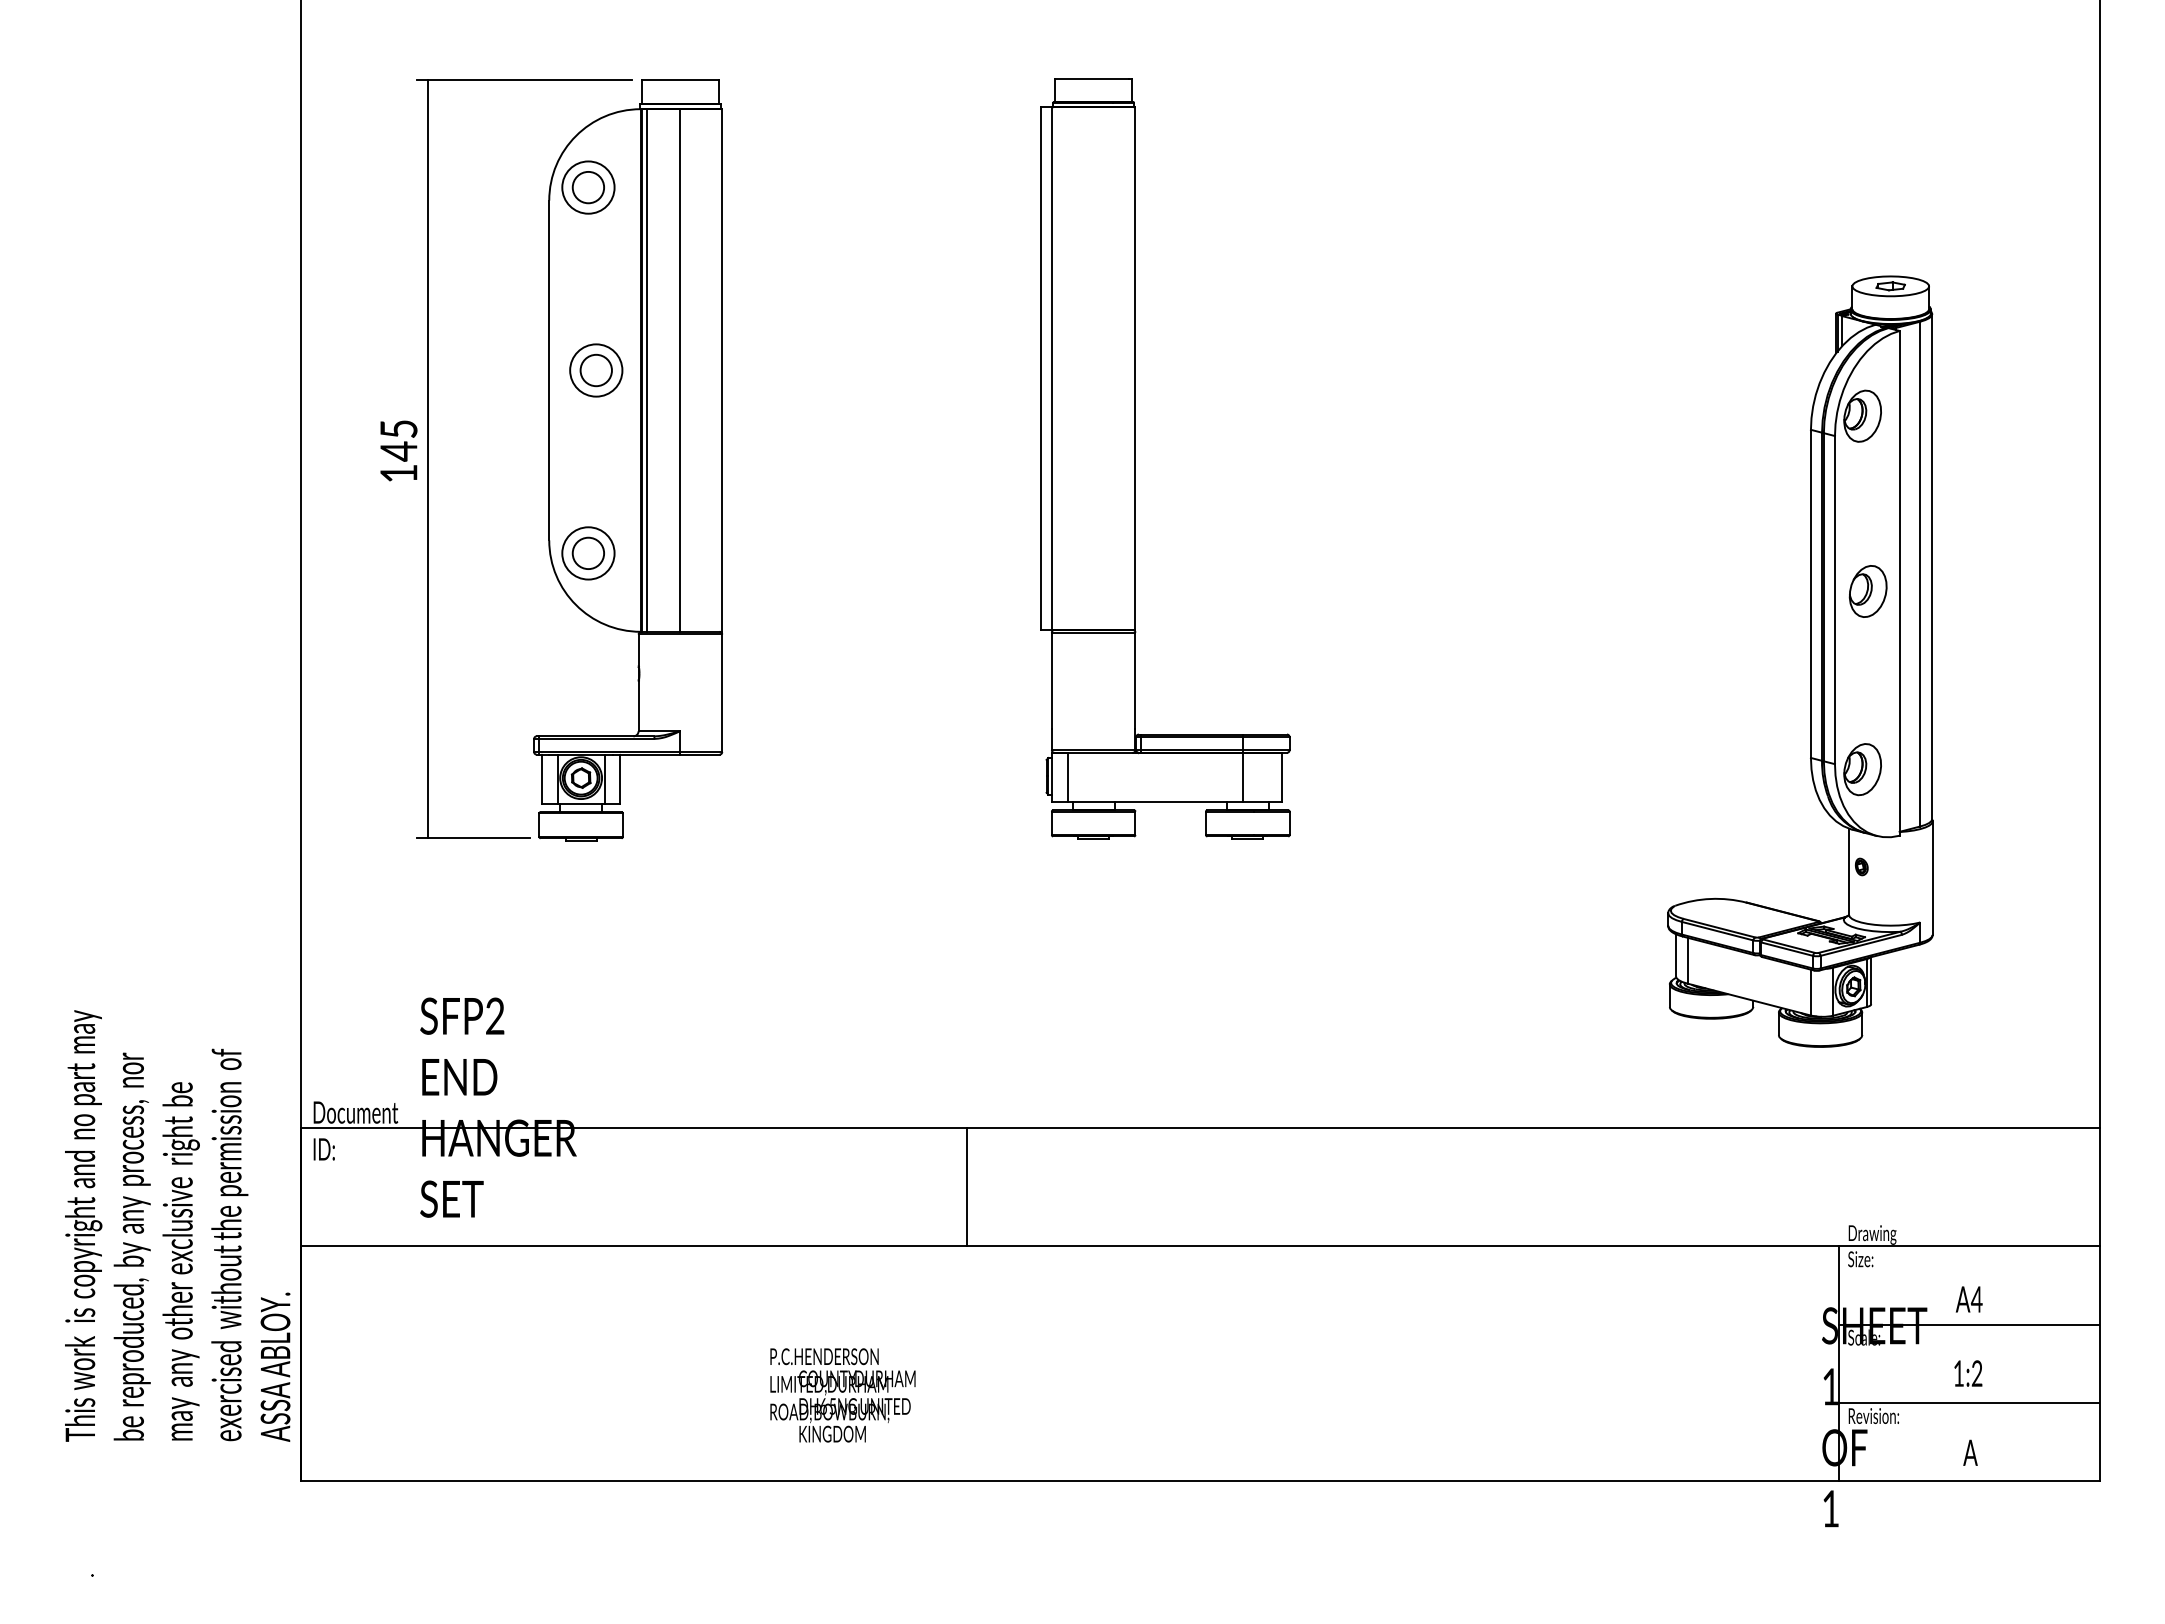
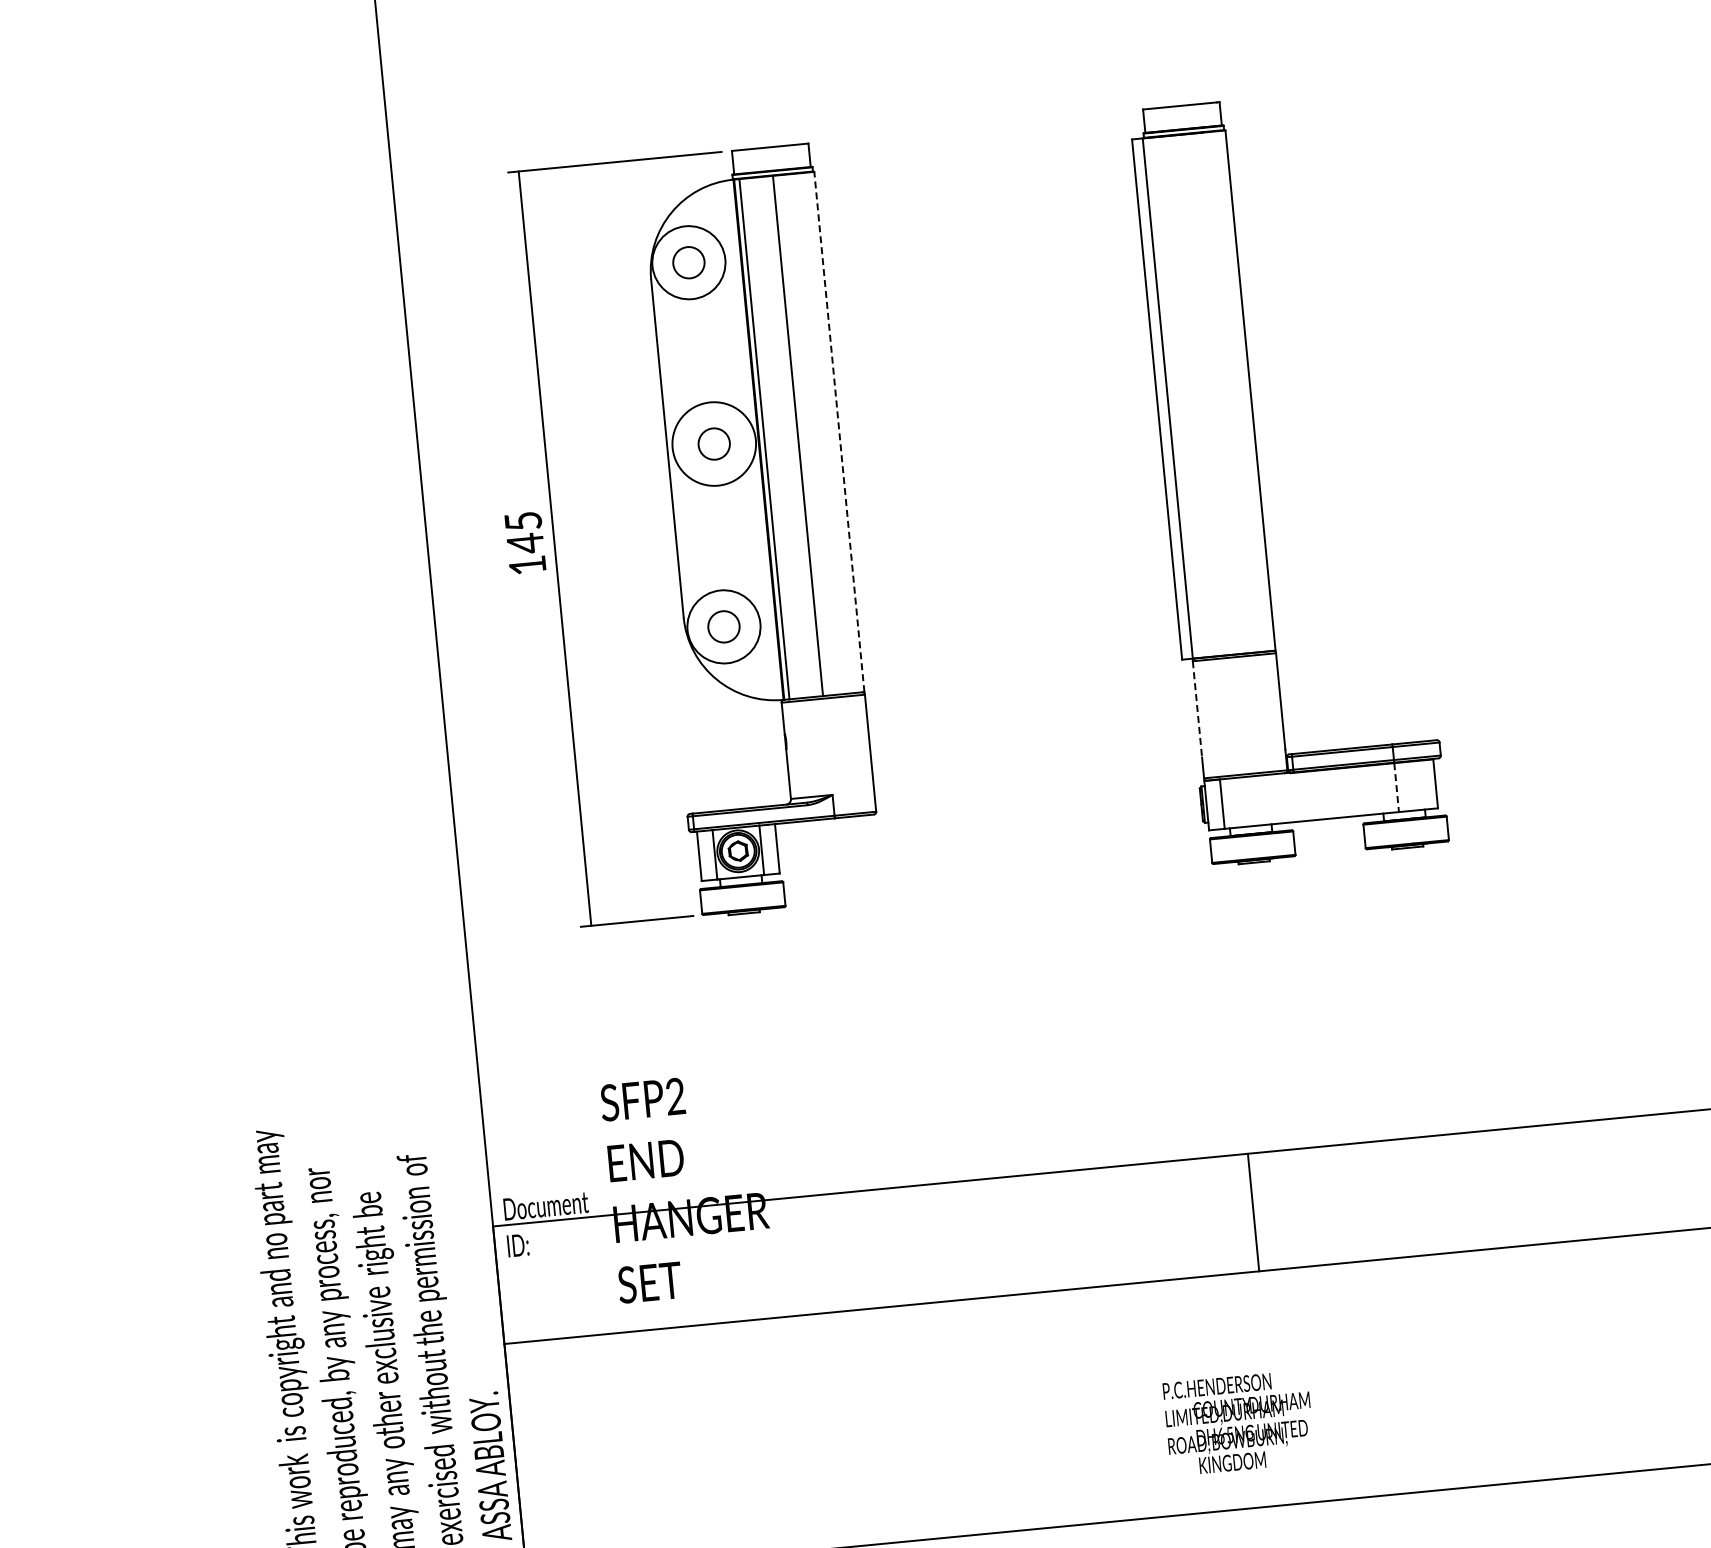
circle: (588, 187) -> (688, 262), size x1.4
circle: (596, 370) -> (714, 444), size x1.6
line: (721, 370) -> (838, 432), solid -> dashed
circle: (588, 553) -> (724, 626), size x1.4
line: (1051, 681) -> (1197, 709), solid -> dashed
line: (1242, 777) -> (1396, 787), solid -> dashed
line: (967, 1187) -> (1253, 1212), moved
text: (842, 1395) -> (1238, 1423), moved

